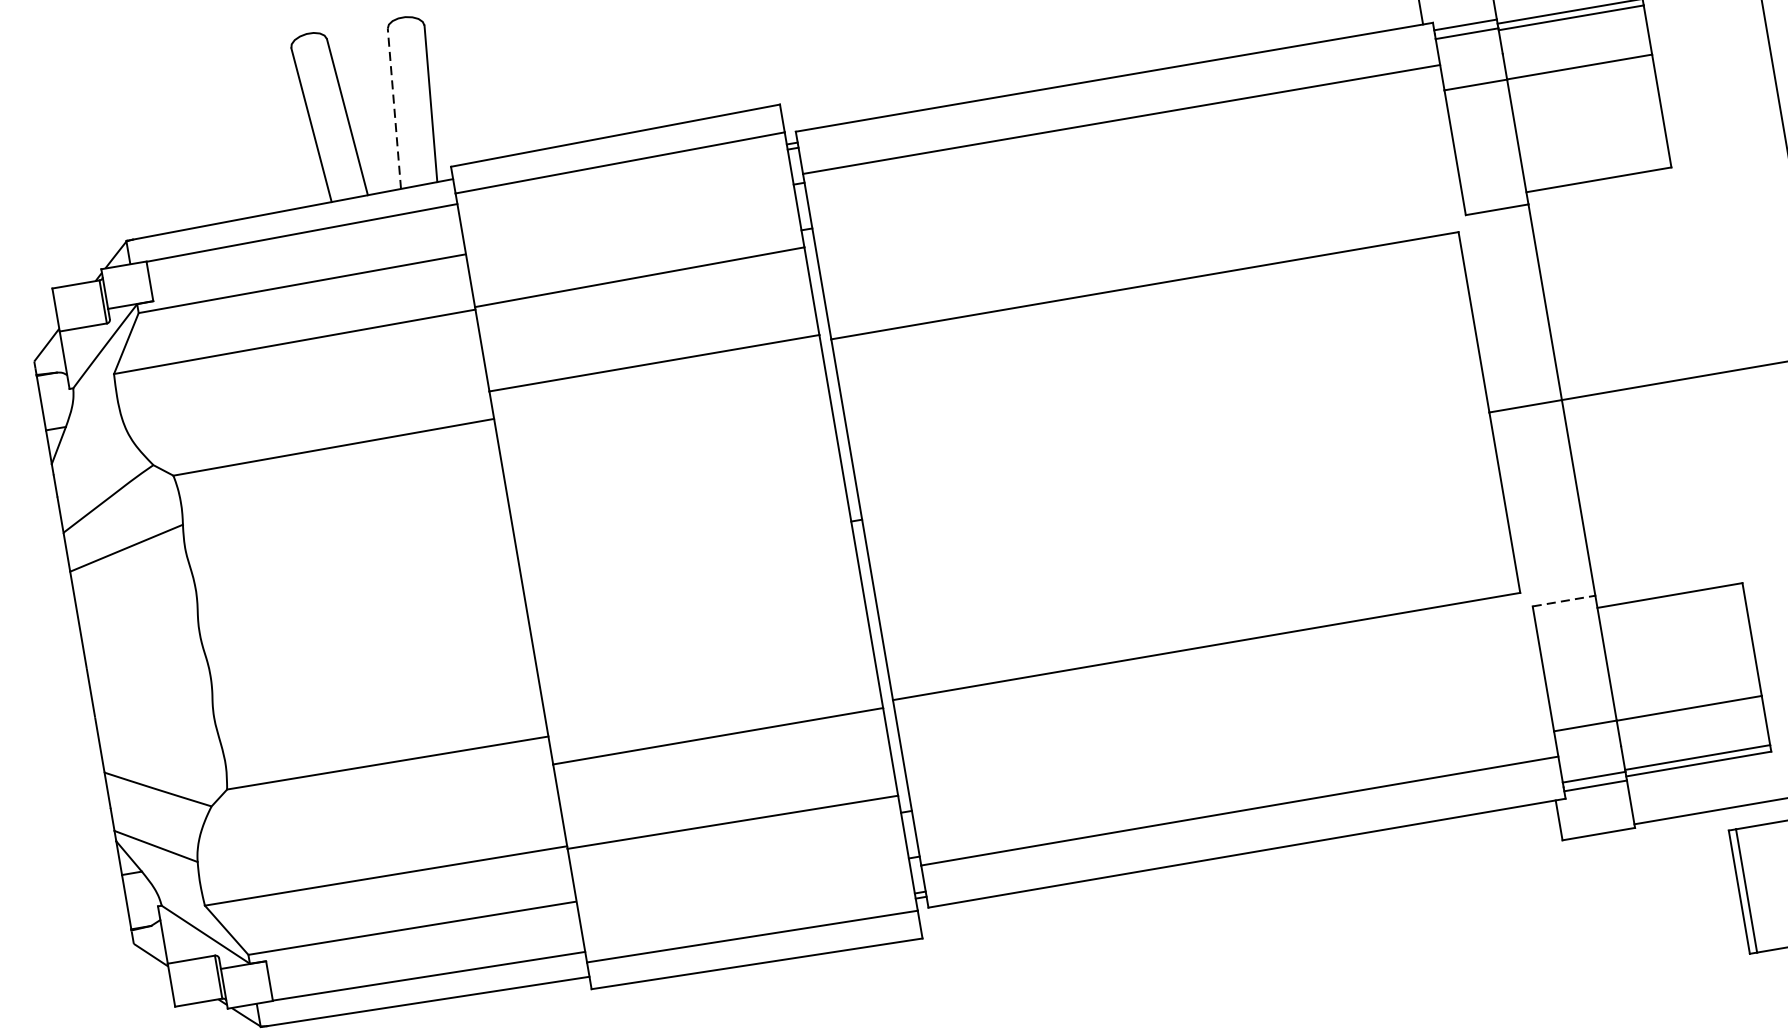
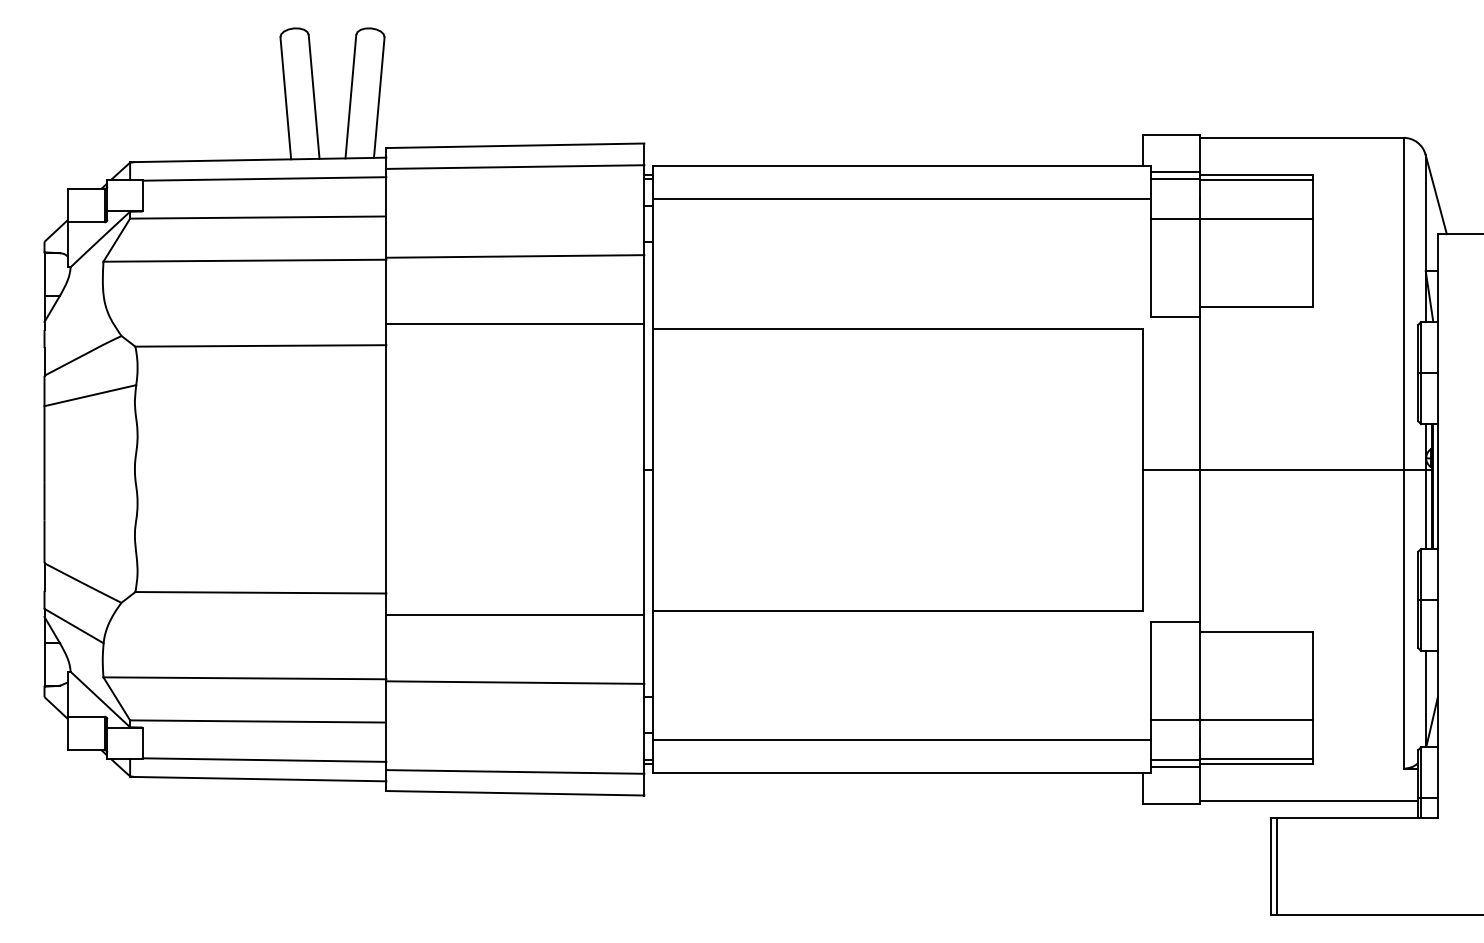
line: (393, 108) -> (350, 96), dashed -> solid
line: (1564, 601) -> (1175, 622), dashed -> solid

